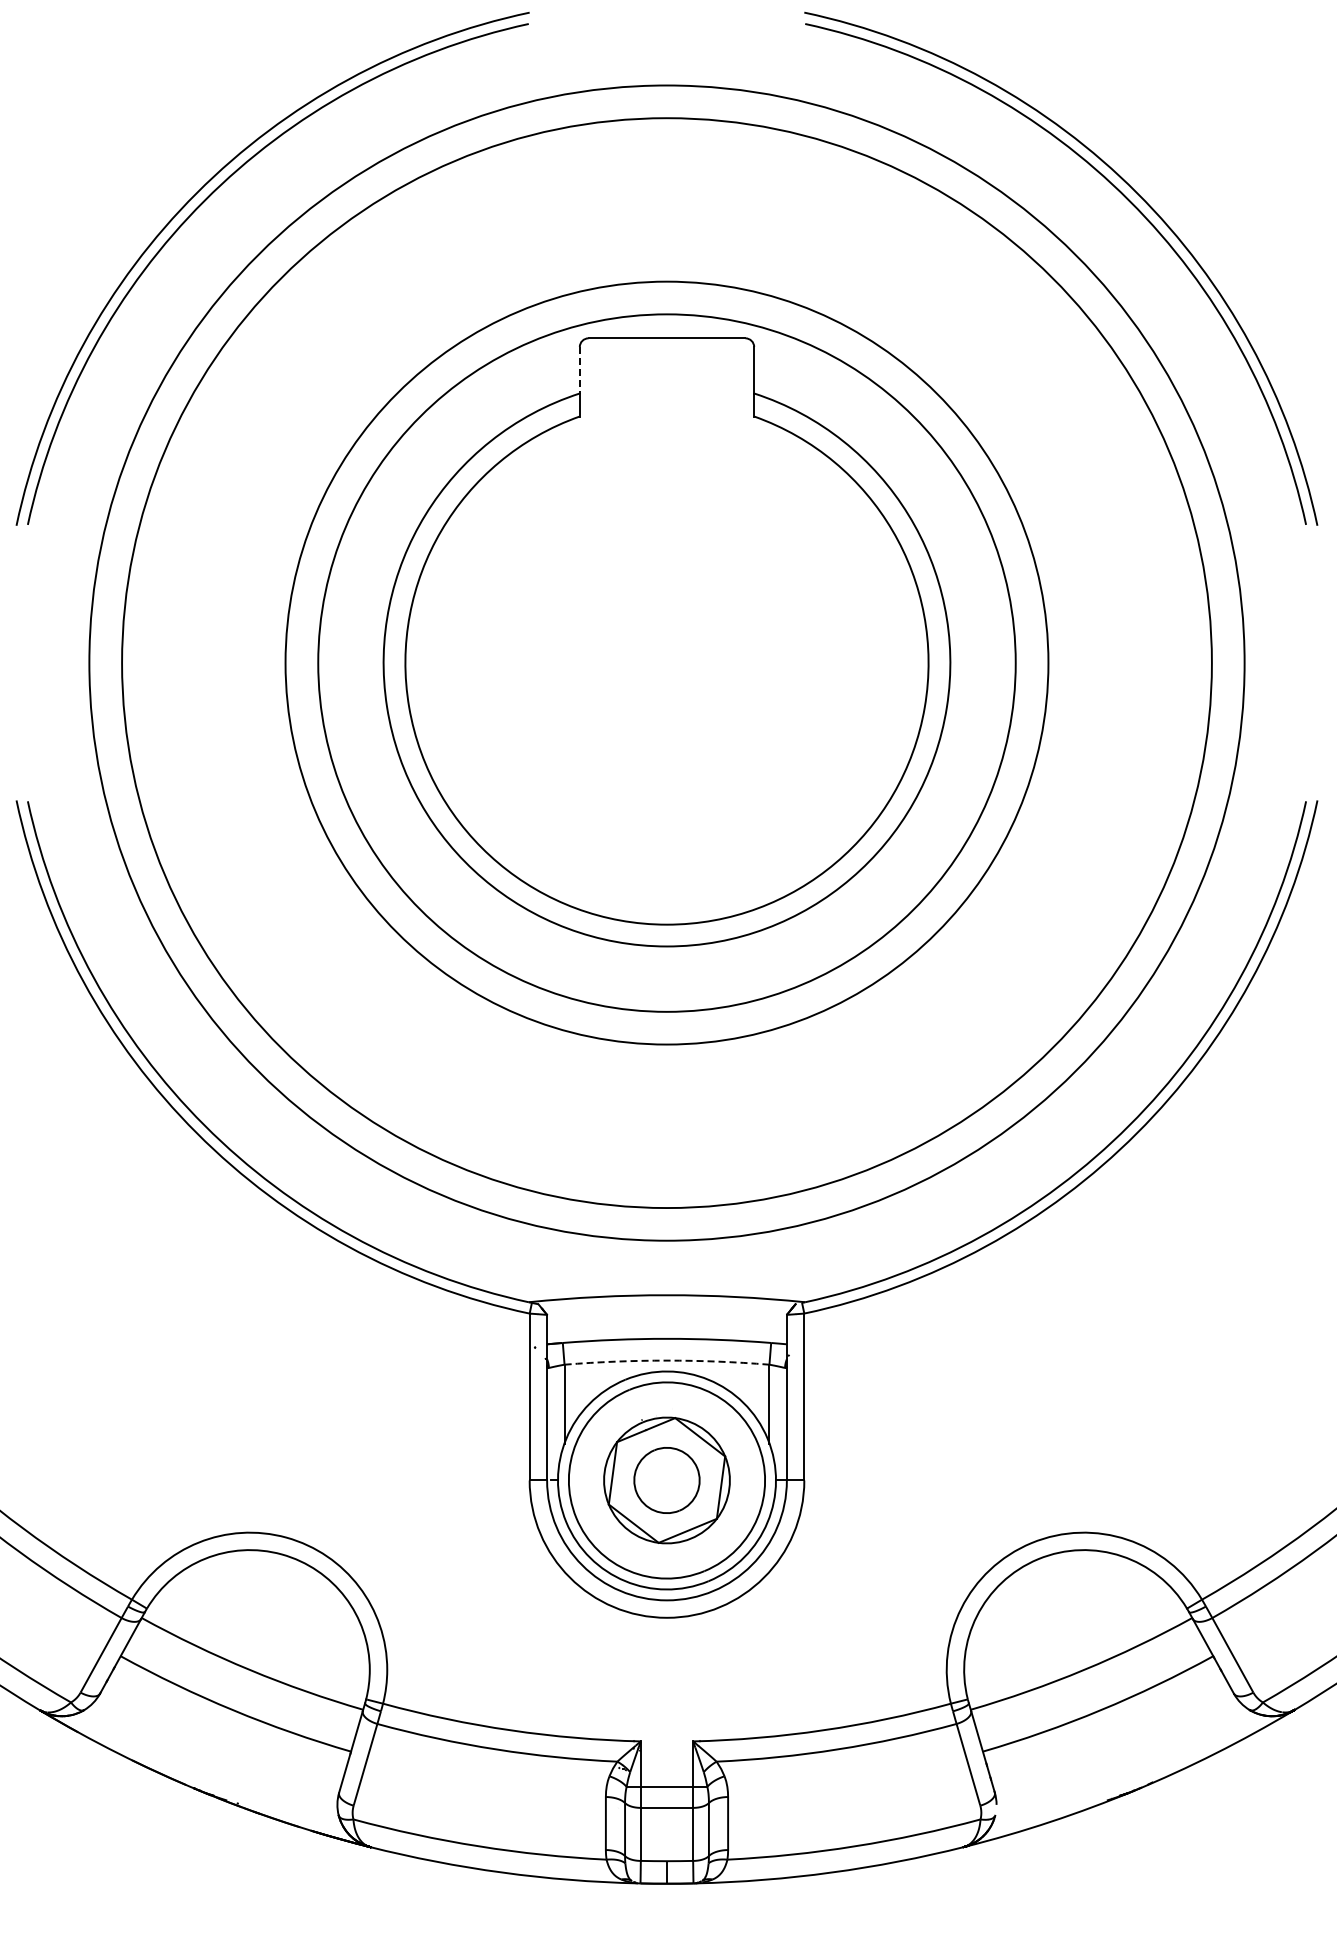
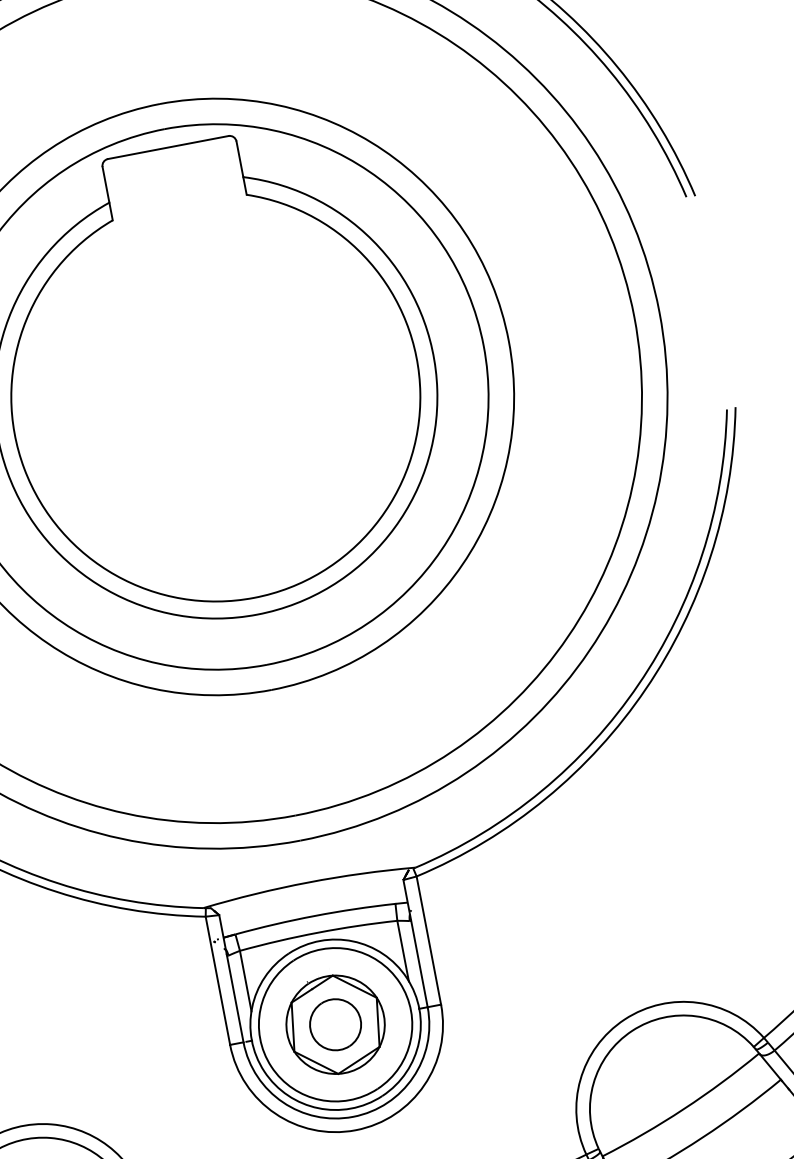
line: (579, 370) -> (105, 185), dashed -> solid
arc: (667, 1360) -> (318, 932), dashed -> solid

